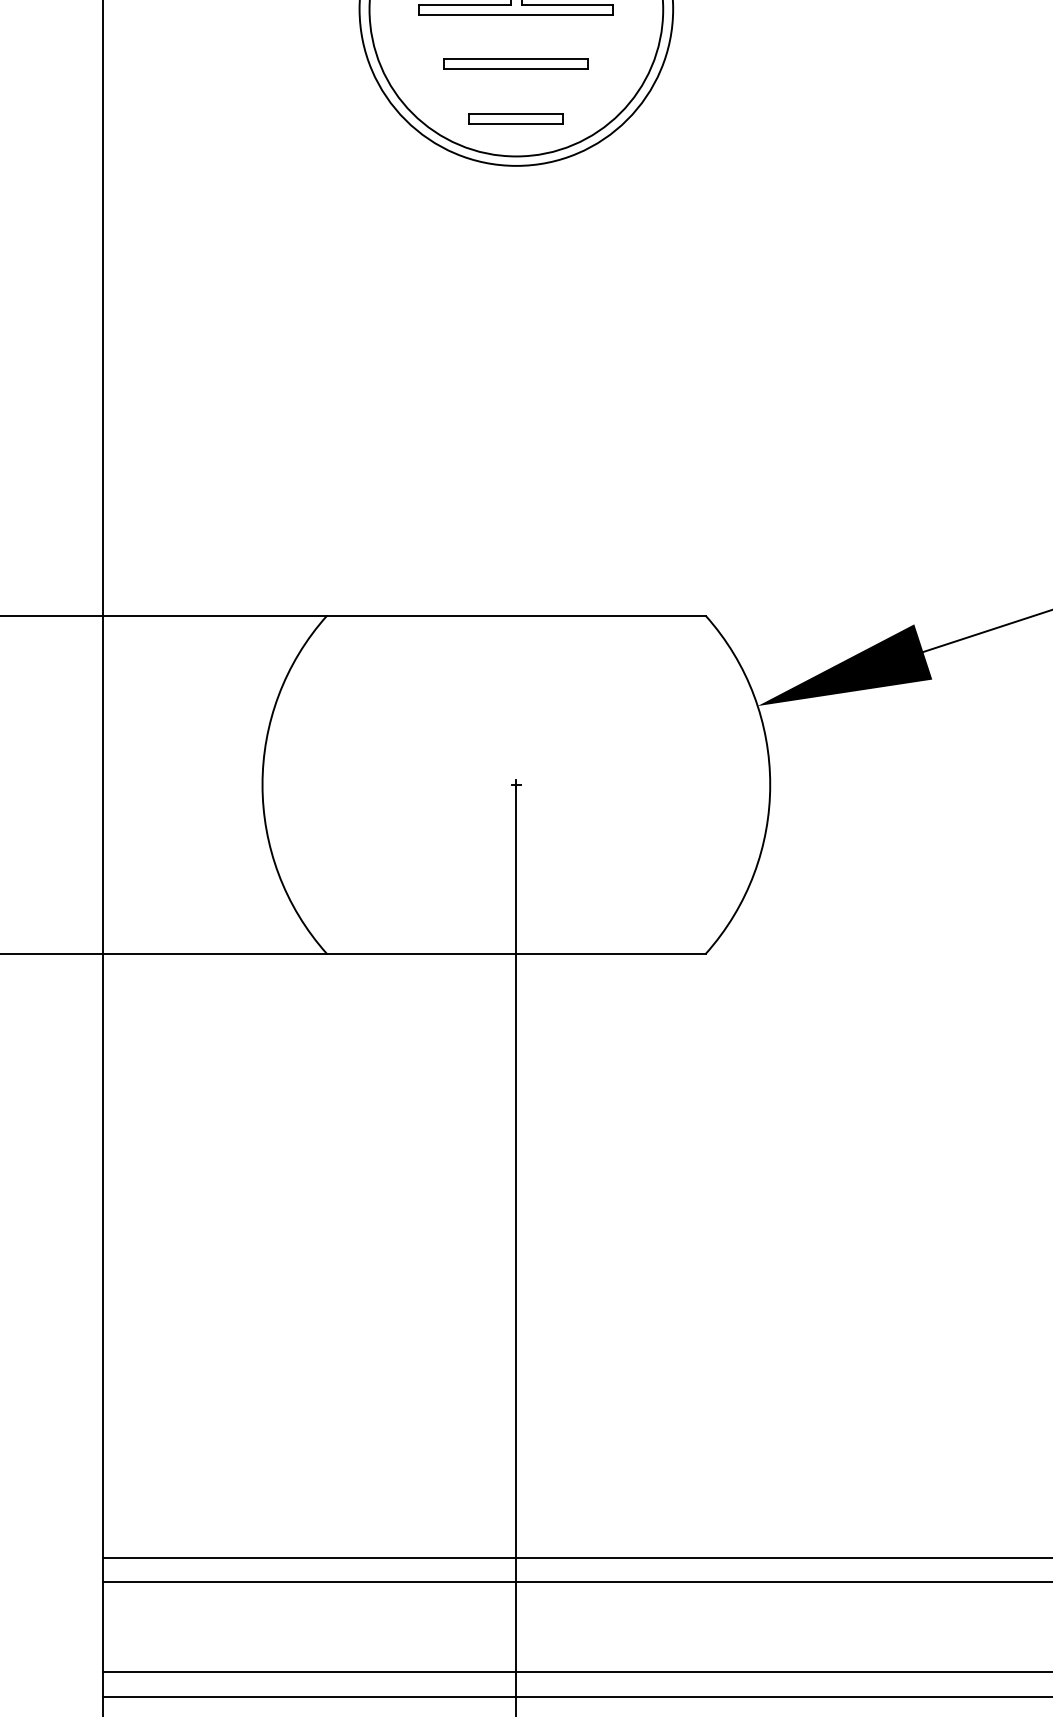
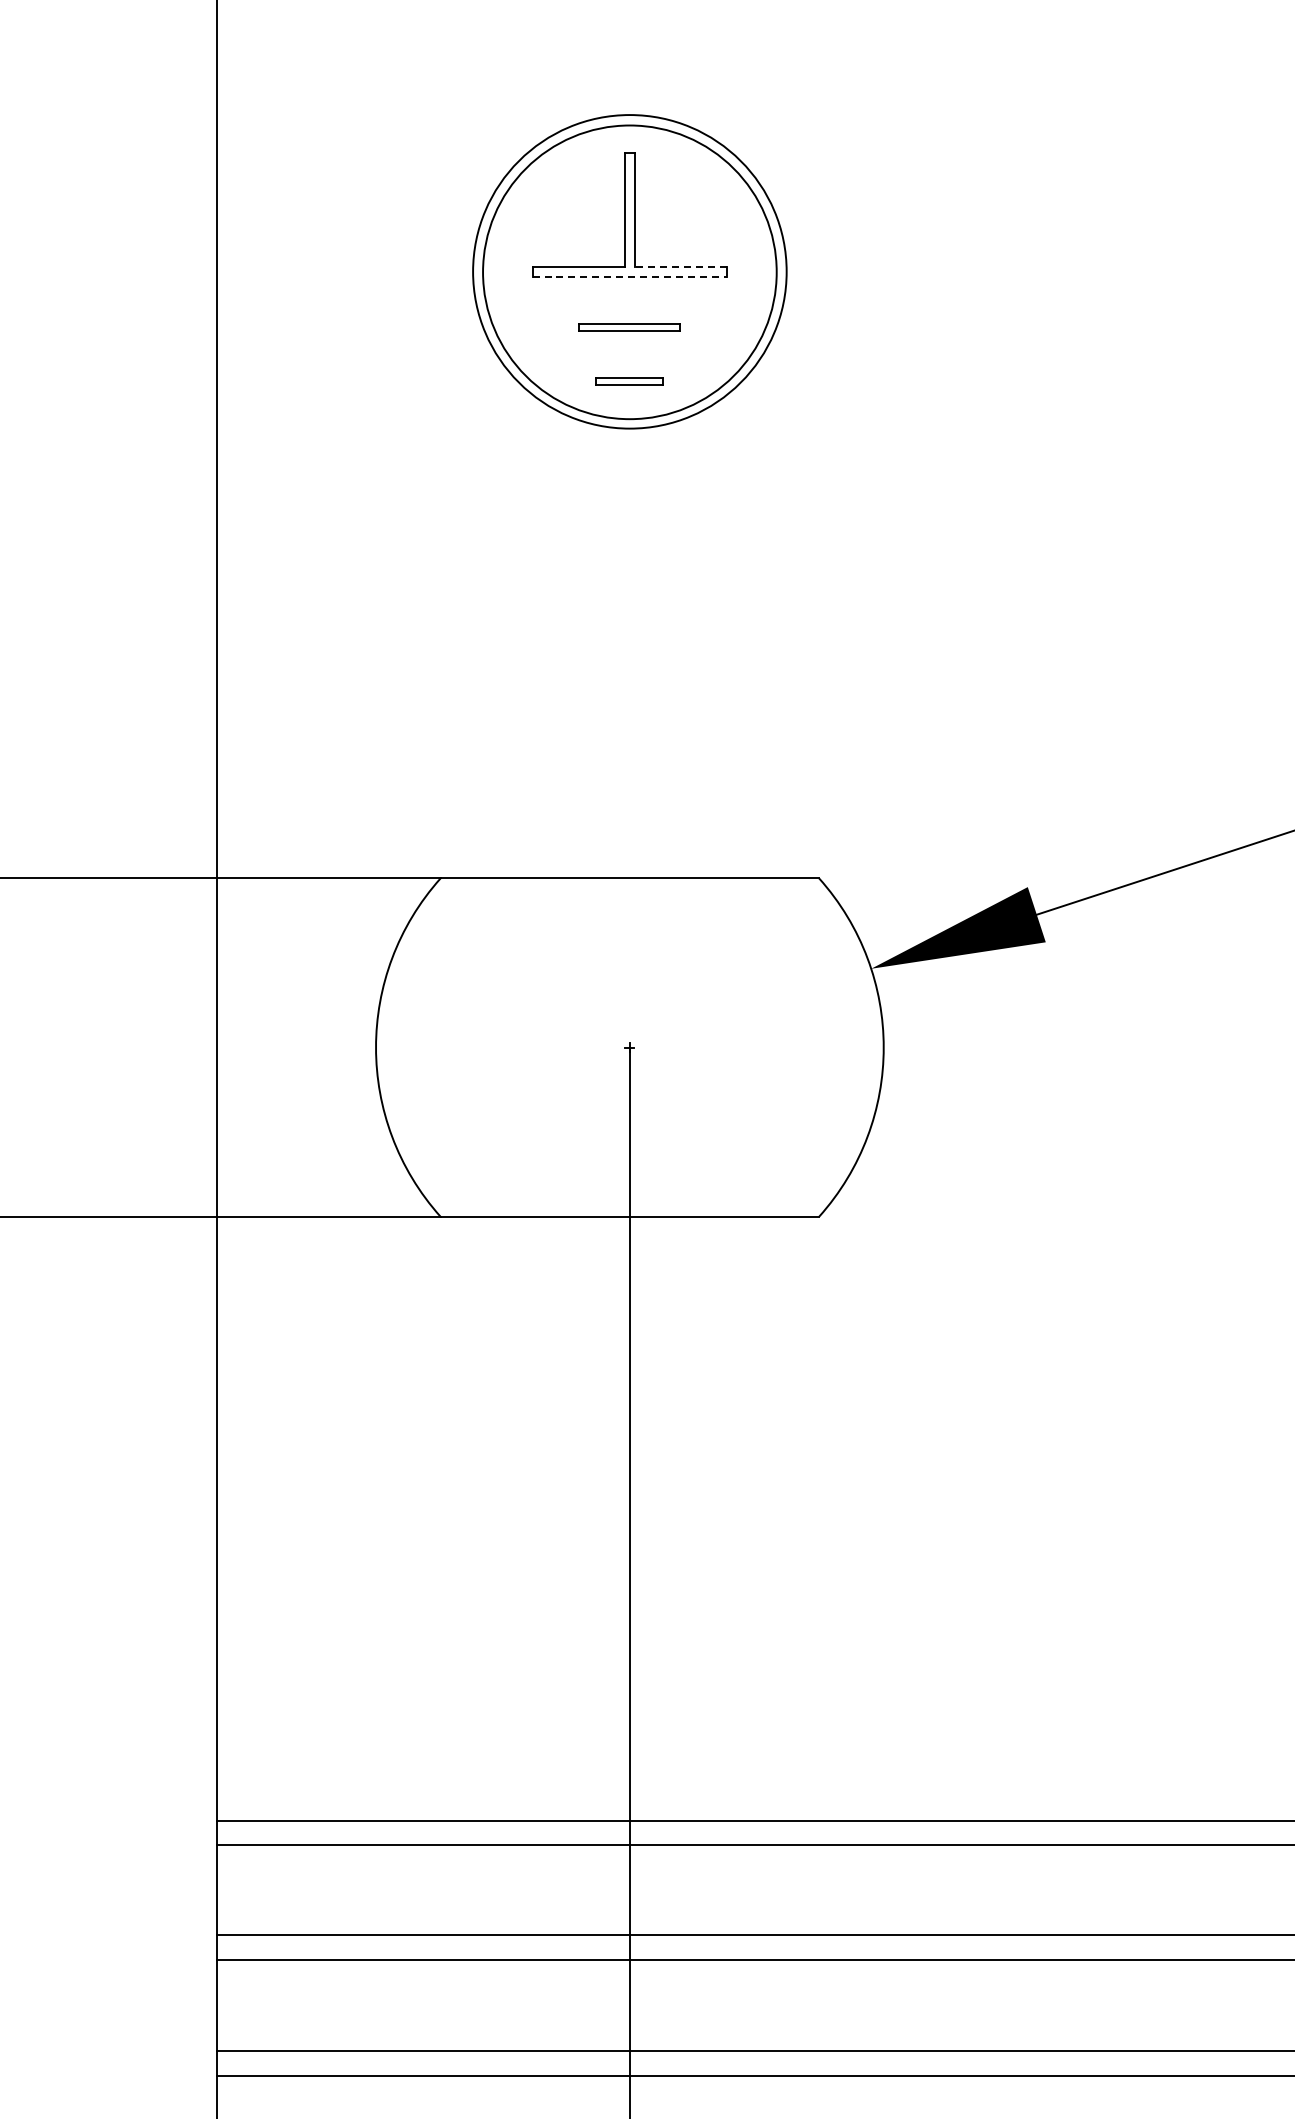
line: (566, 4) -> (680, 267), solid -> dashed
line: (516, 14) -> (630, 277), solid -> dashed
part: (515, 63) -> (629, 326), size x0.7
part: (515, 118) -> (629, 381), size x0.7

